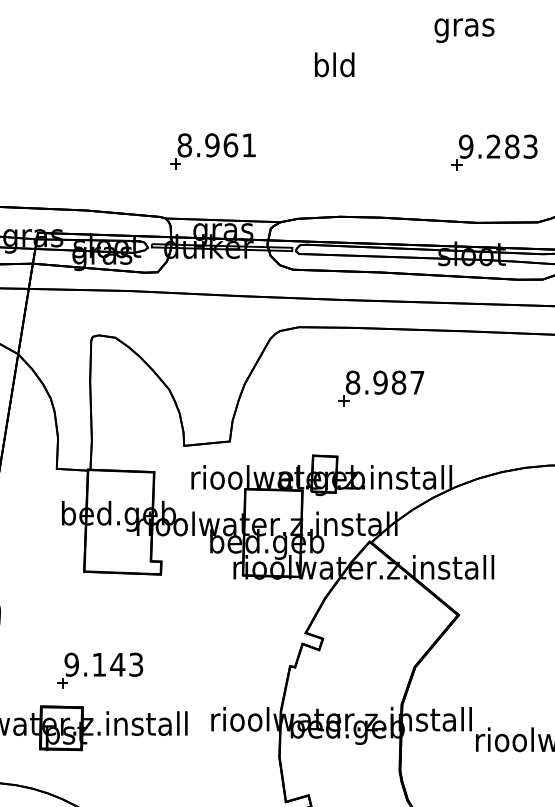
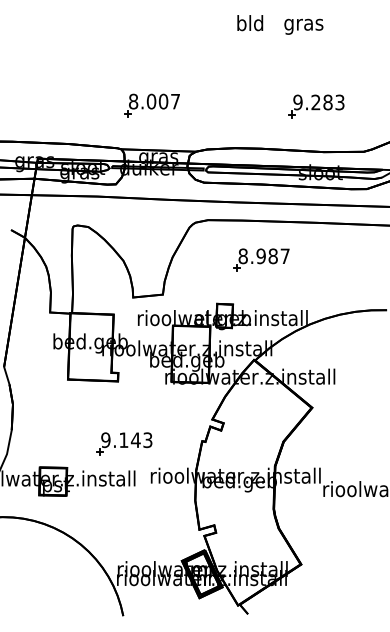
text: (463, 30) -> (303, 26), moved
text: (335, 65) -> (250, 23), moved
text: (229, 145) -> (162, 101), 8.961 -> 8.007
part: (494, 152) -> (316, 106), moved
part: (100, 669) -> (124, 443), moved

